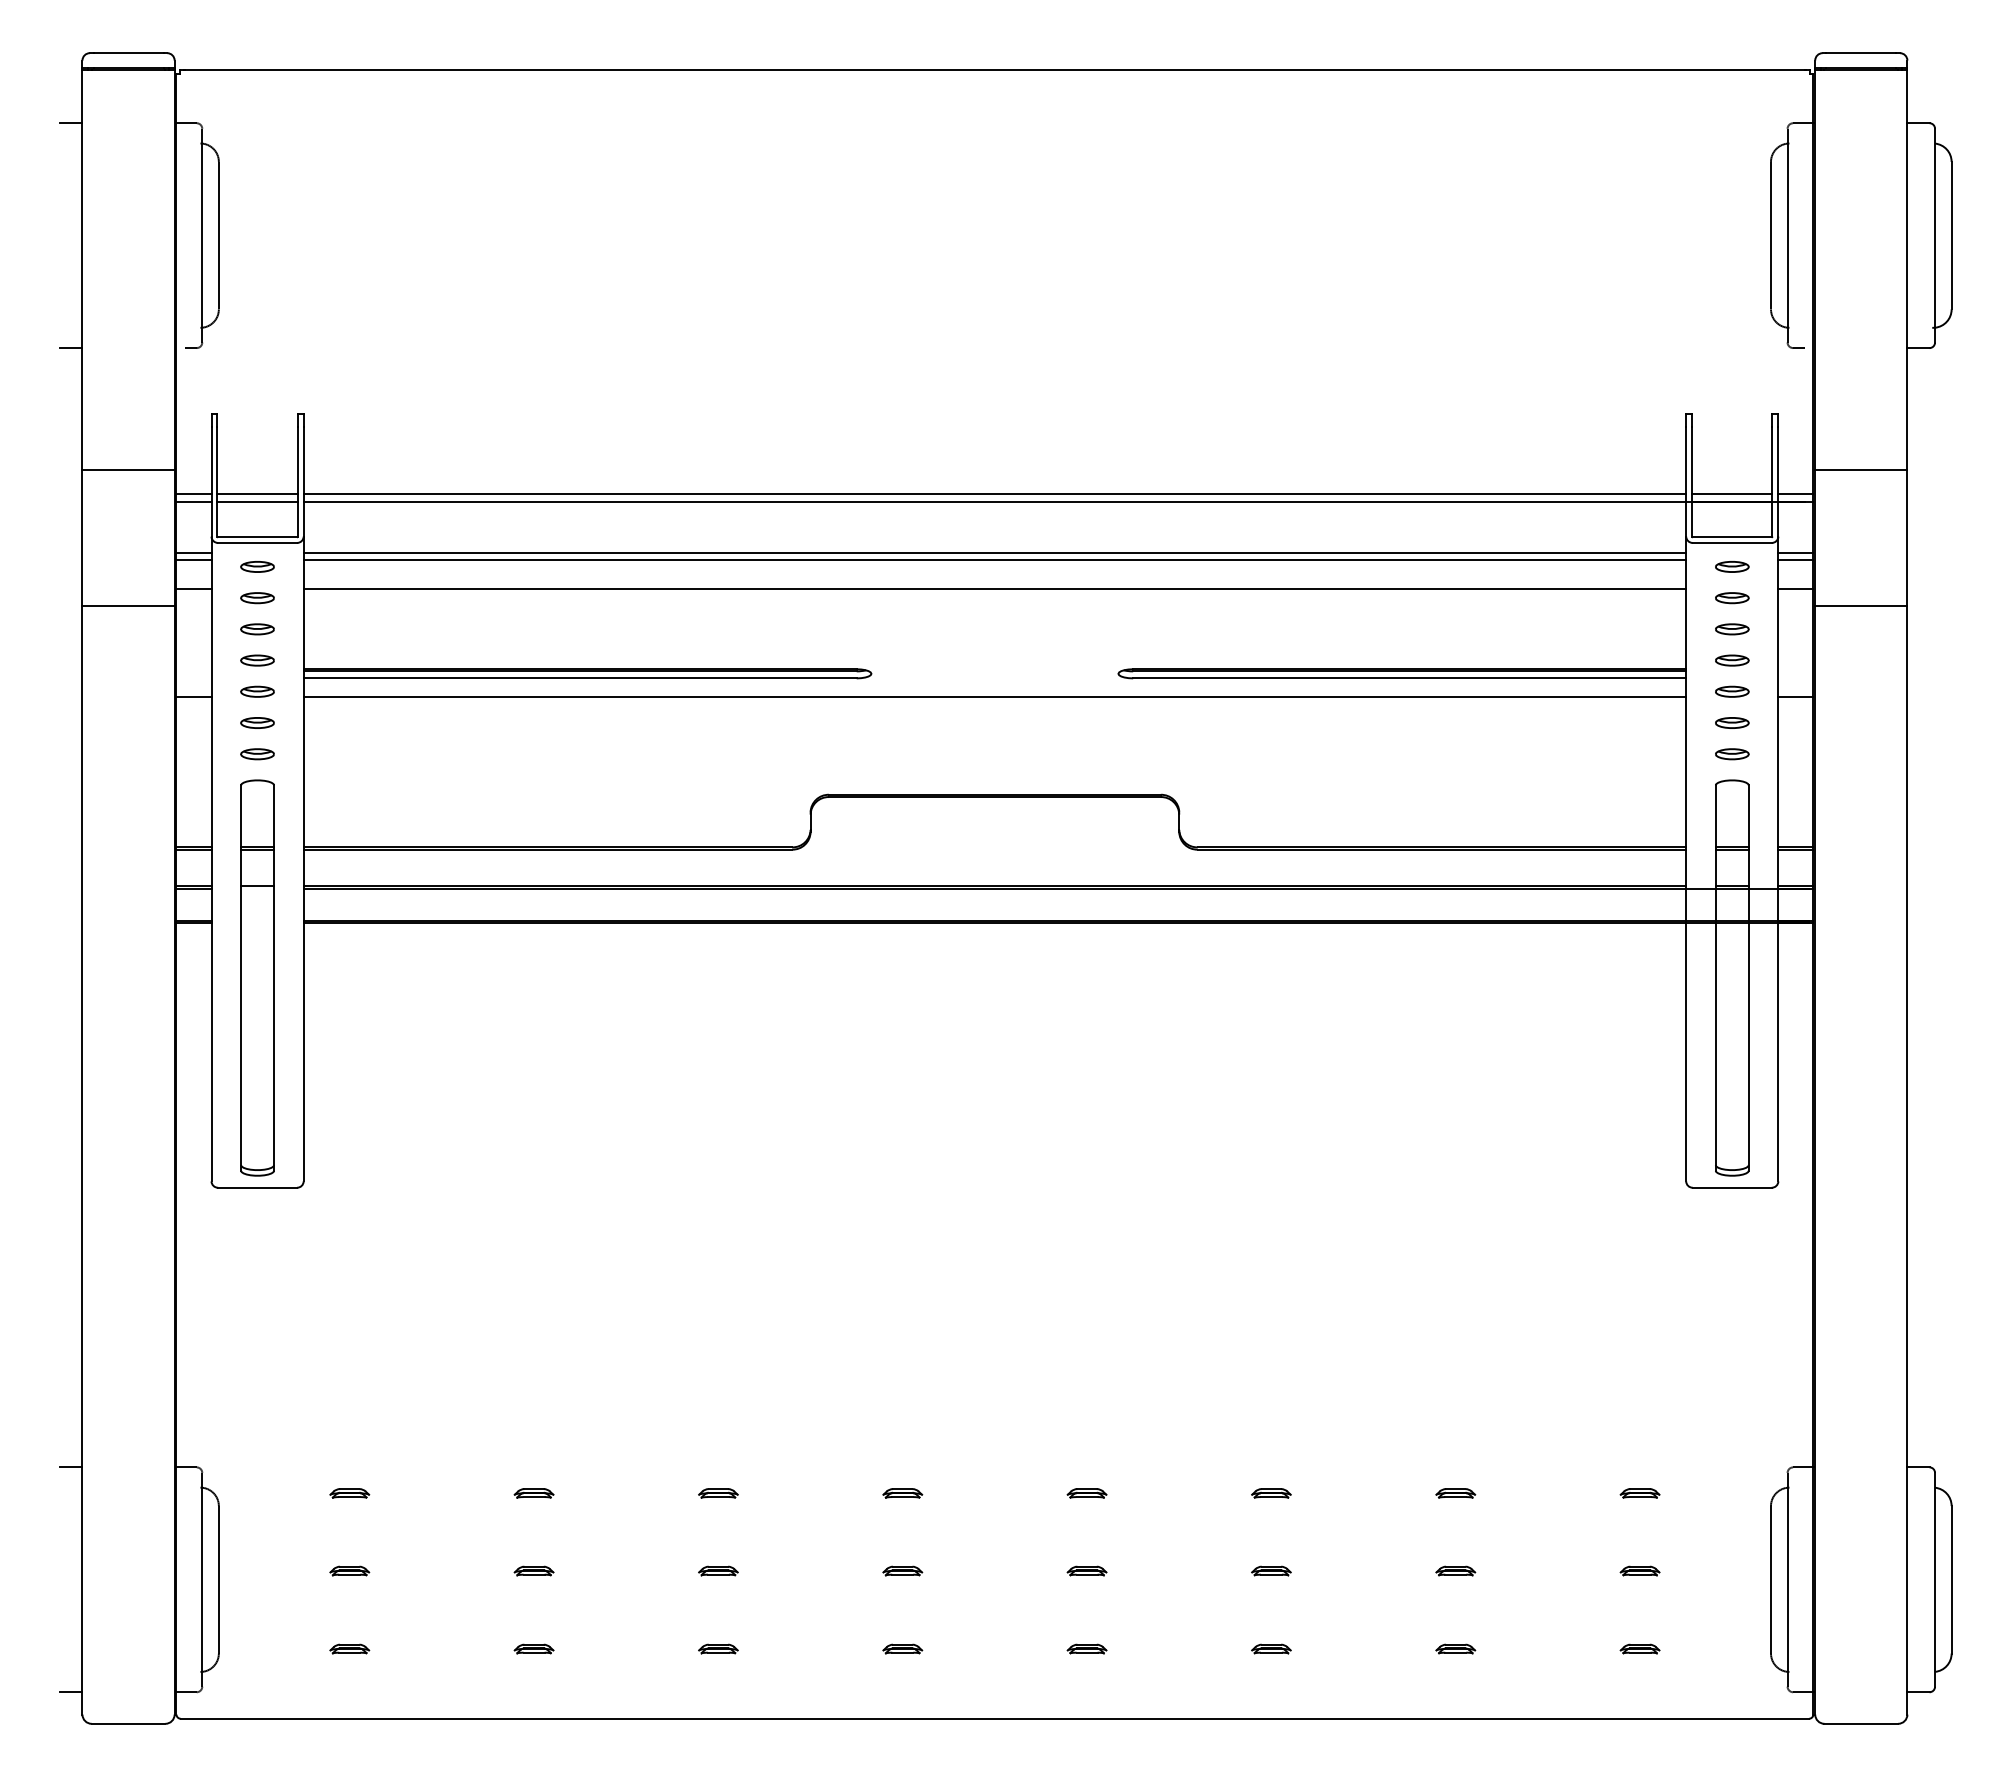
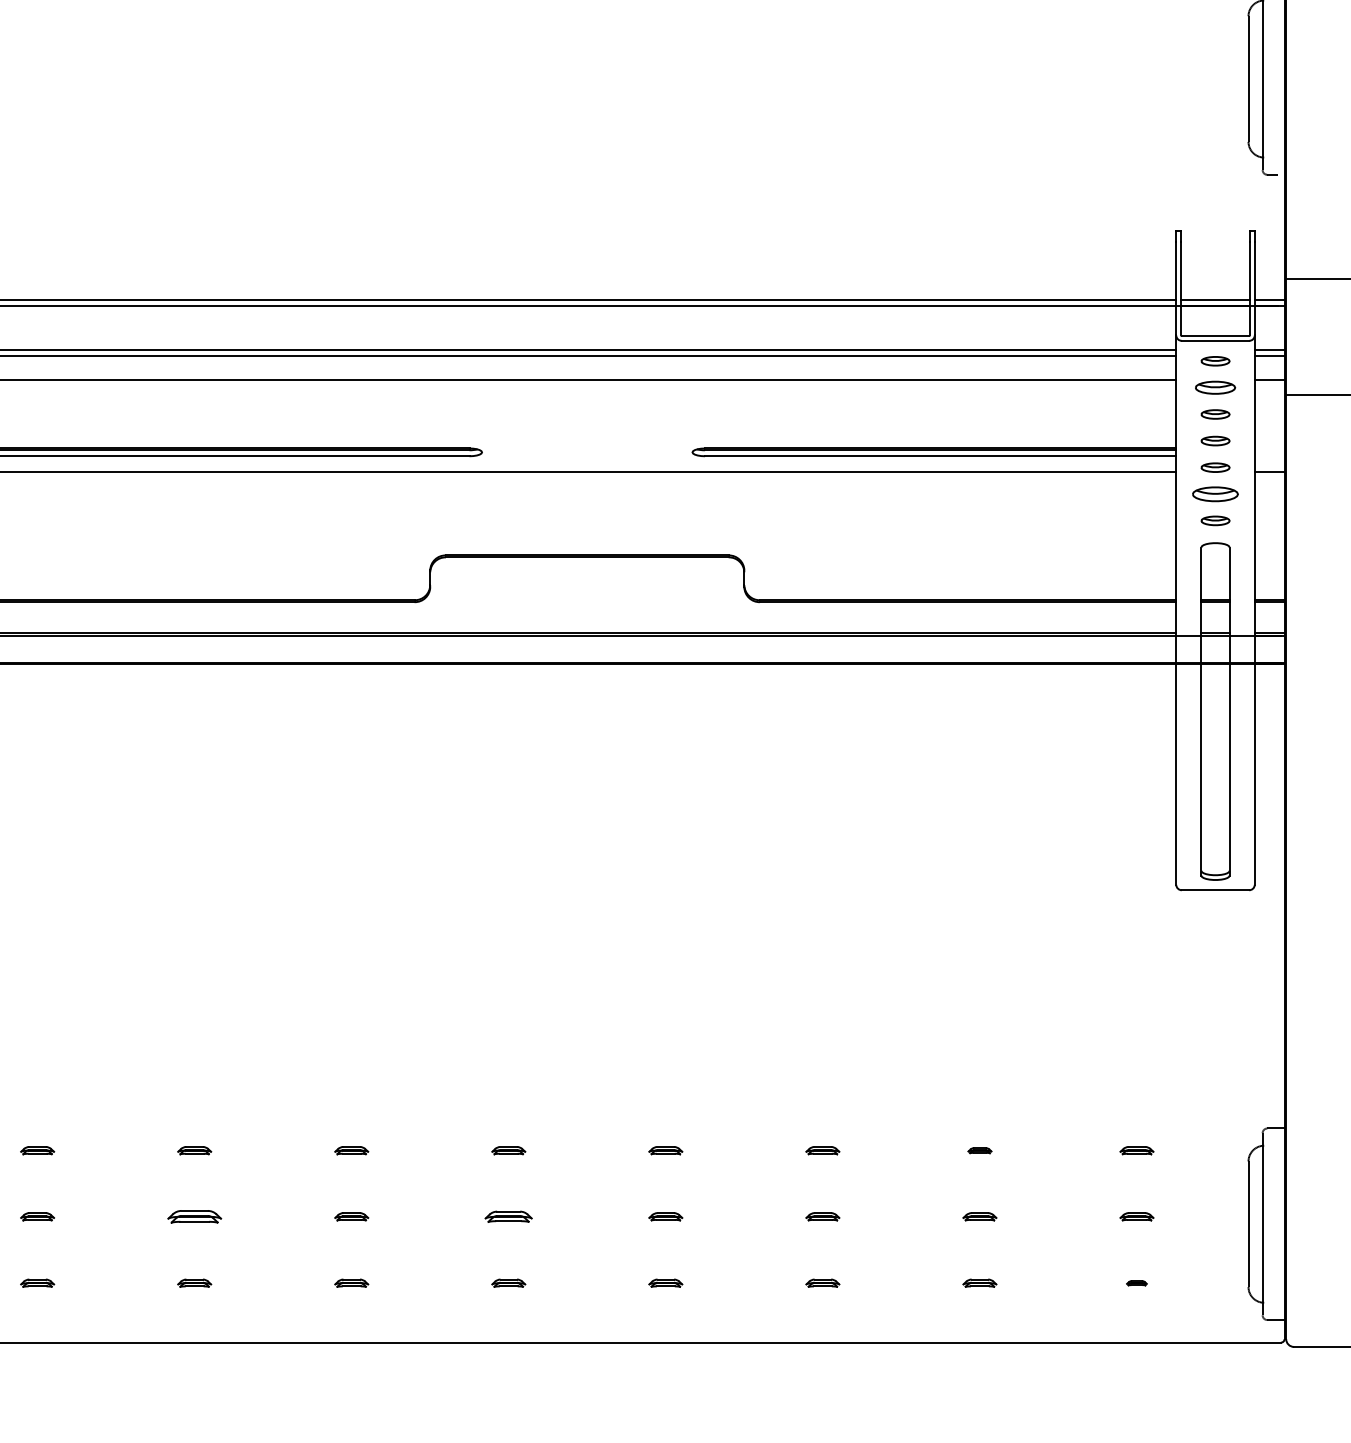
part: (1732, 598) -> (1215, 388), size x1.4
part: (1732, 722) -> (1215, 493), size x1.6
part: (1455, 1493) -> (979, 1150), size x0.7
part: (533, 1570) -> (194, 1216), size x1.6
part: (902, 1570) -> (508, 1216), size x1.4
part: (1639, 1648) -> (1136, 1282), size x0.6

